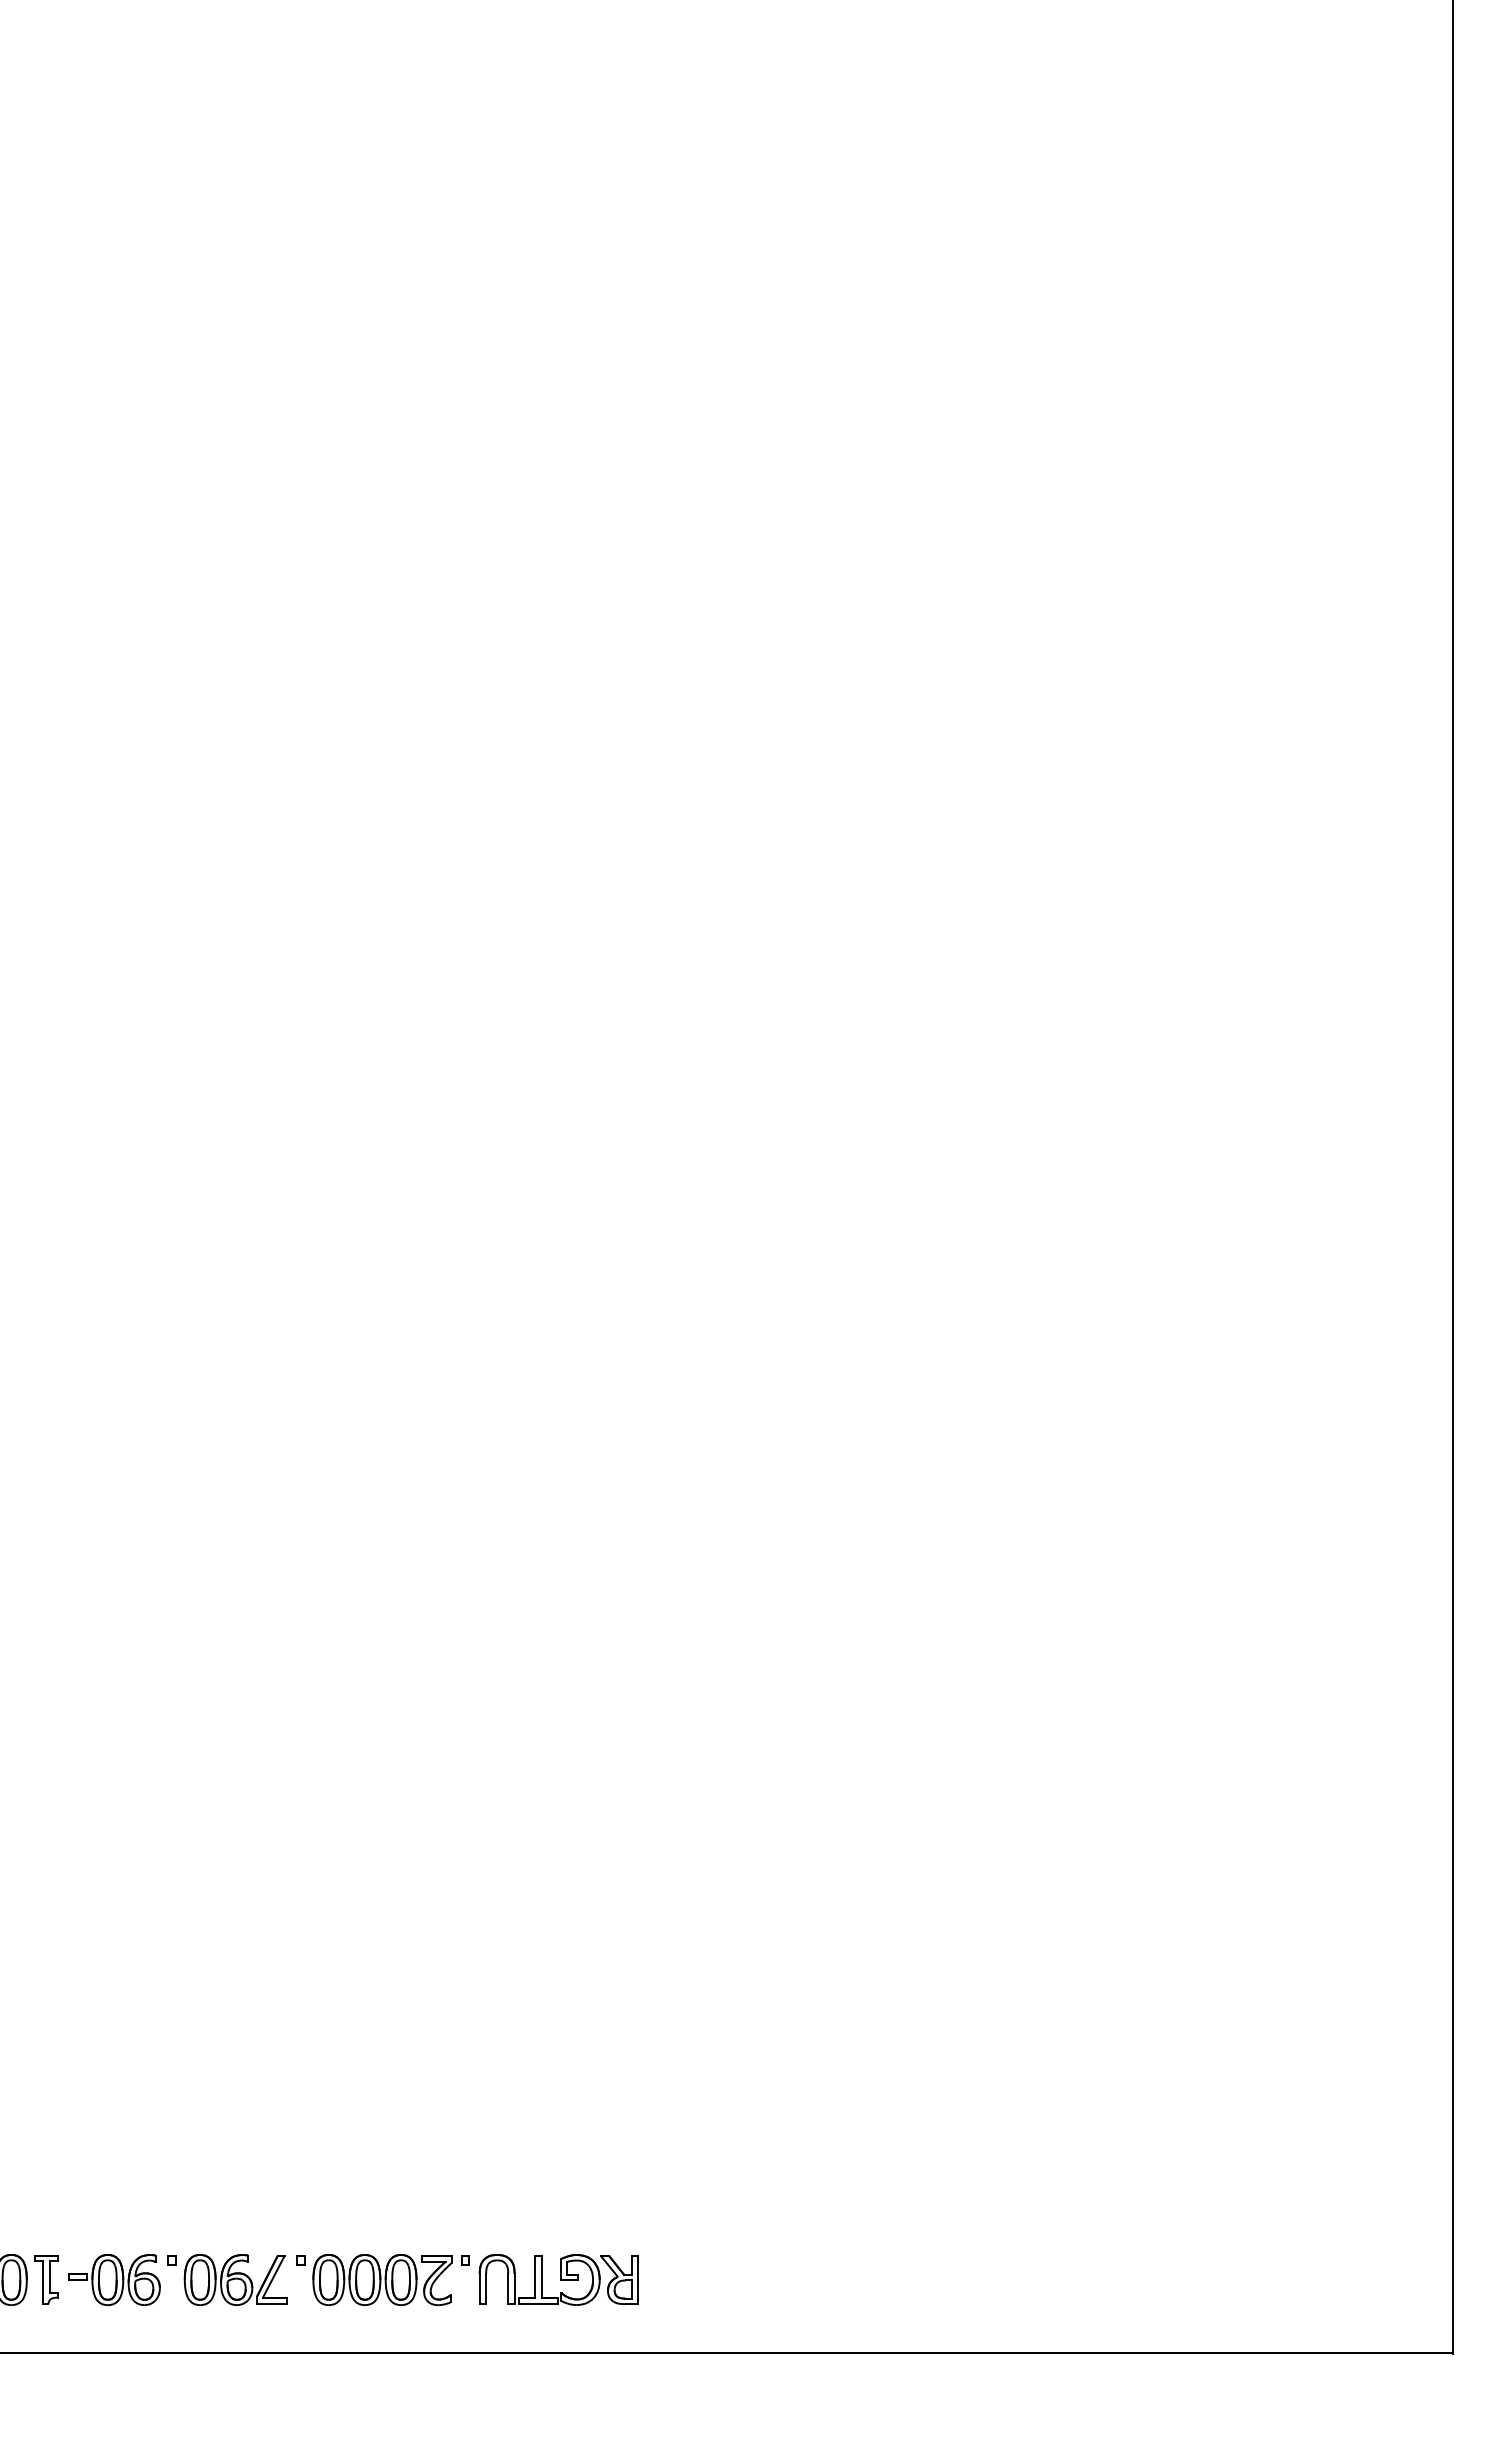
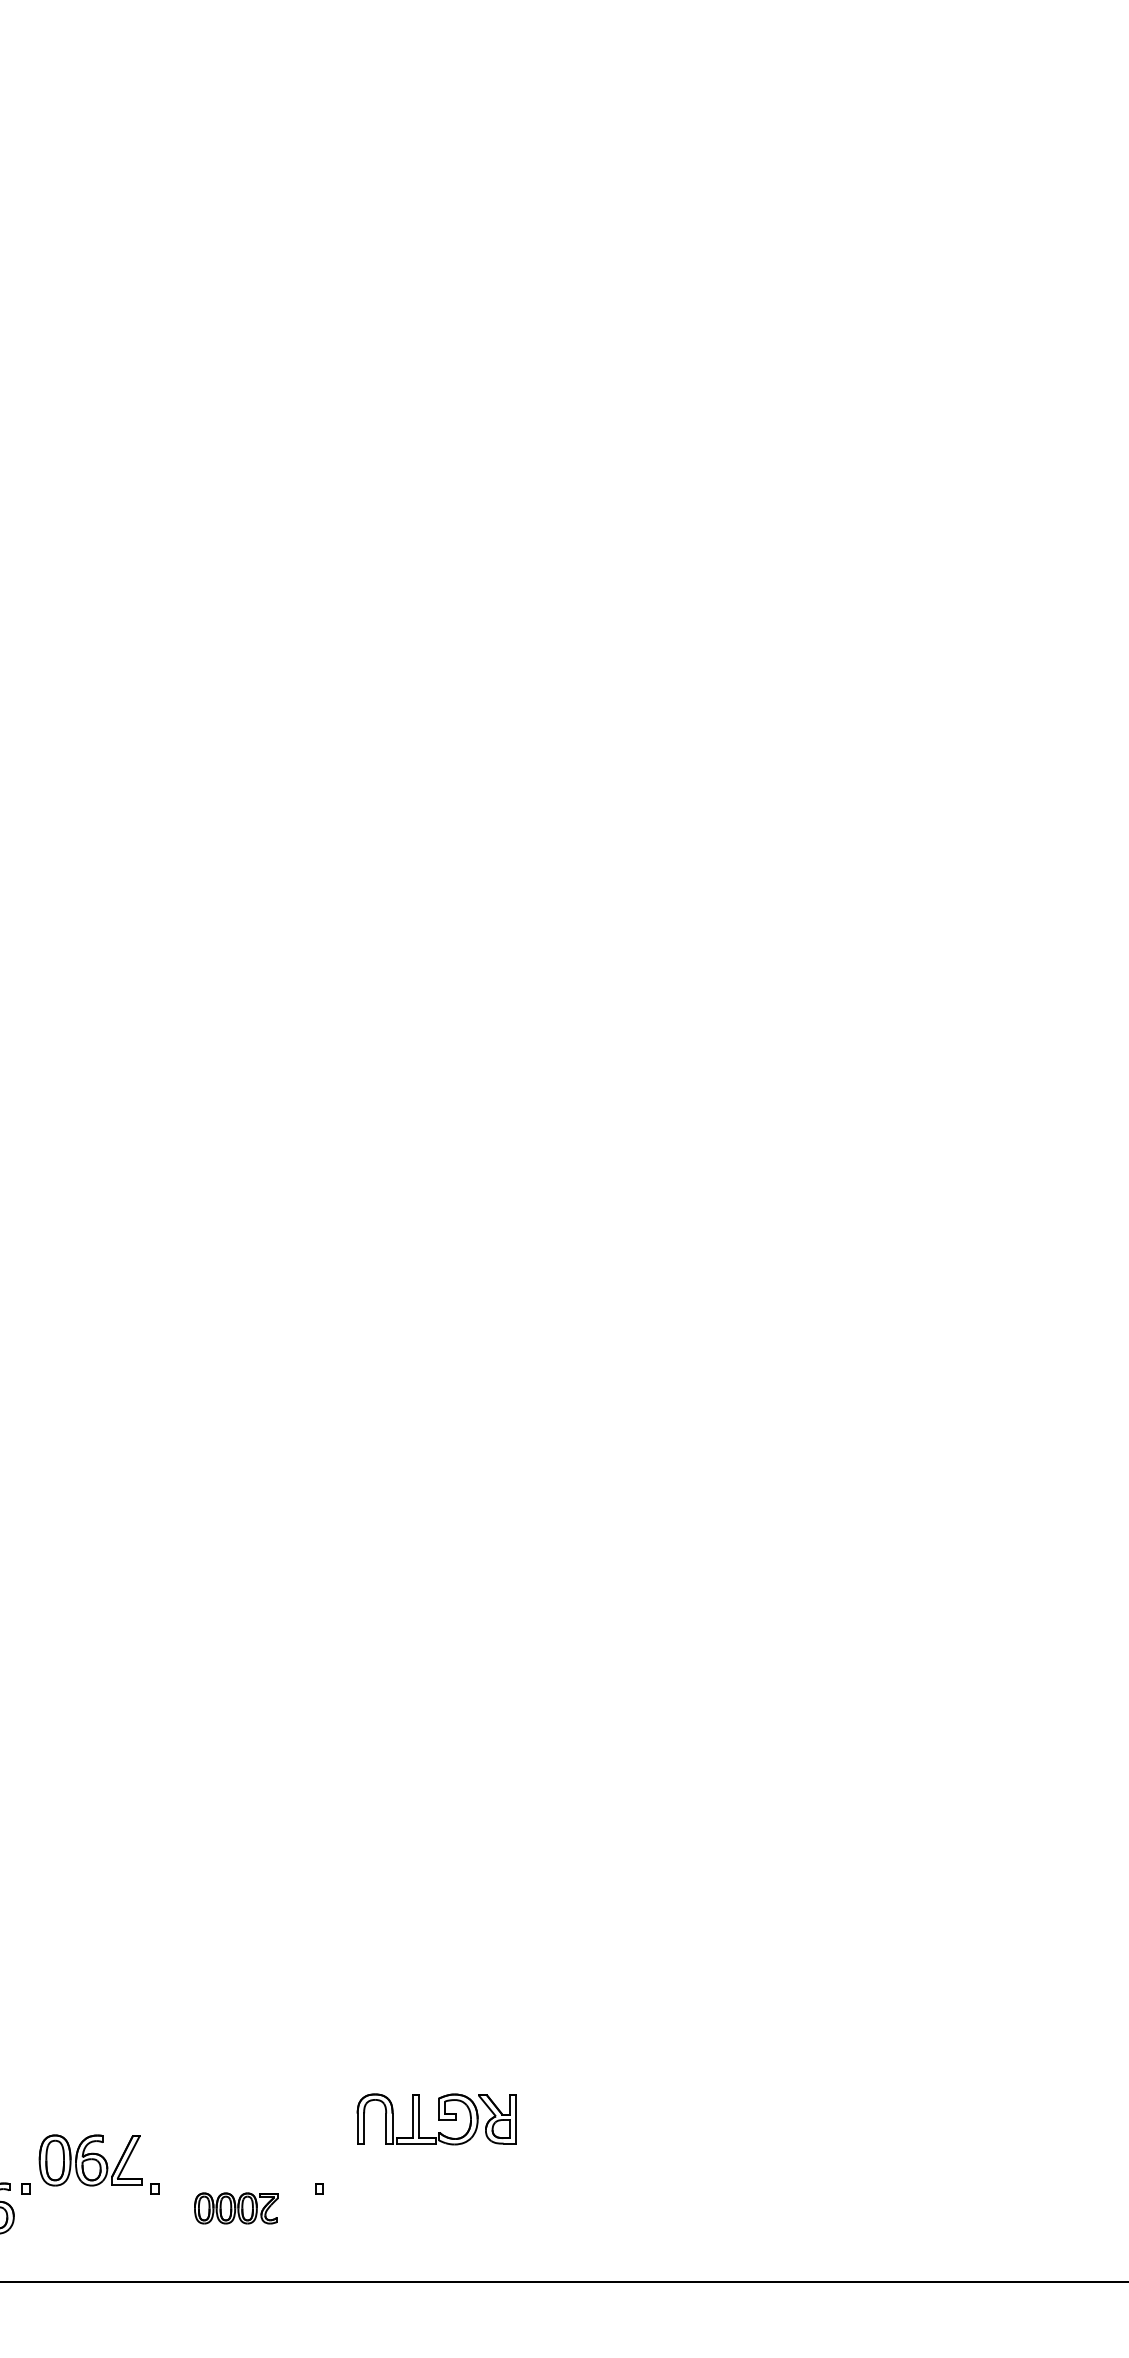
part: (235, 2279) -> (90, 2160), moved
part: (382, 2279) -> (236, 2208), size x0.6
part: (558, 2279) -> (436, 2119), moved

